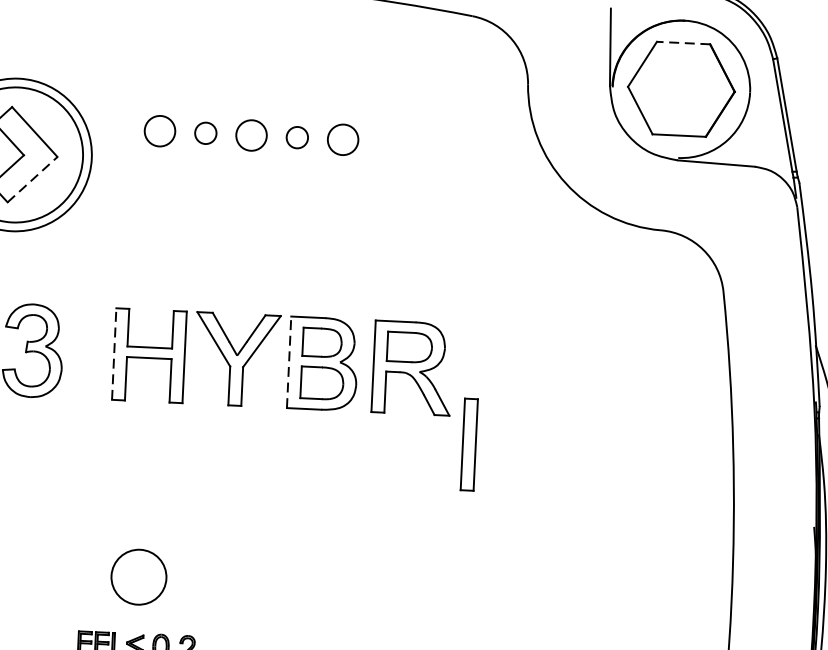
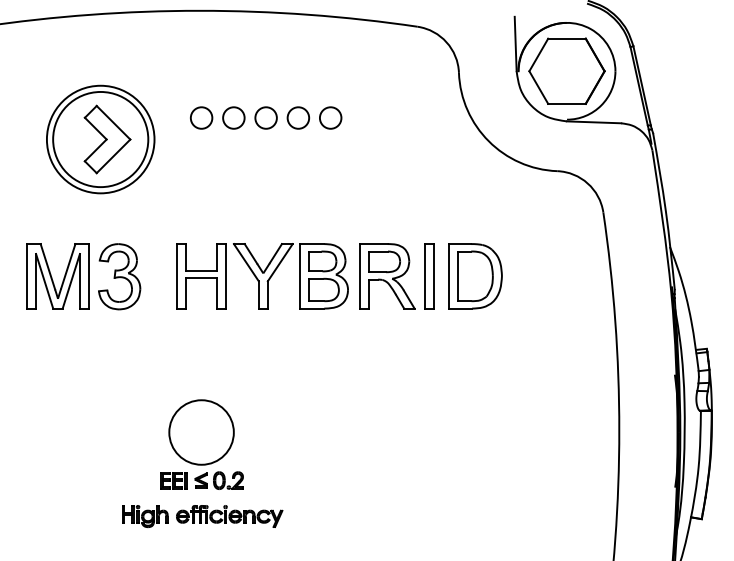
line: (684, 42) -> (567, 38), dashed -> solid
circle: (205, 132) -> (233, 117), size x1.43
circle: (297, 136) -> (298, 117), size x1.43
line: (32, 179) -> (113, 156), dashed -> solid
line: (113, 352) -> (176, 275), dashed -> solid
line: (289, 361) -> (300, 275), dashed -> solid
part: (537, 374) -> (475, 276), added
part: (469, 444) -> (429, 276), moved
circle: (138, 577) -> (201, 432), size x1.67

